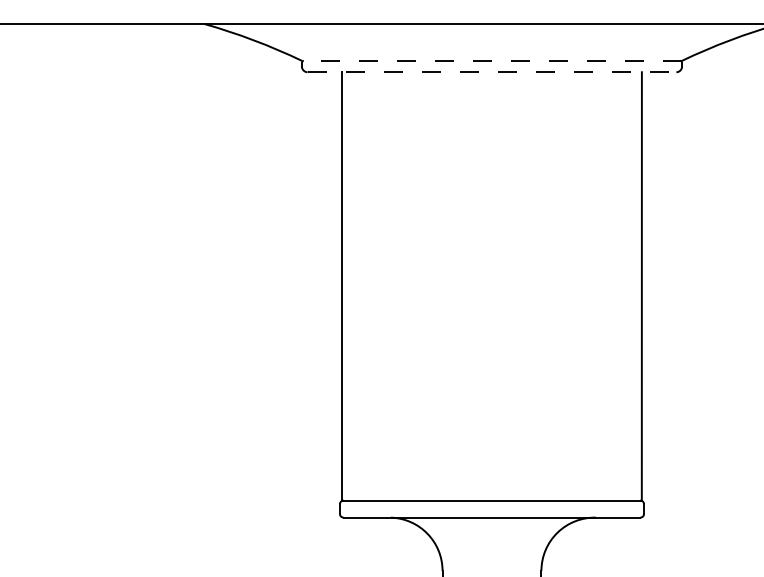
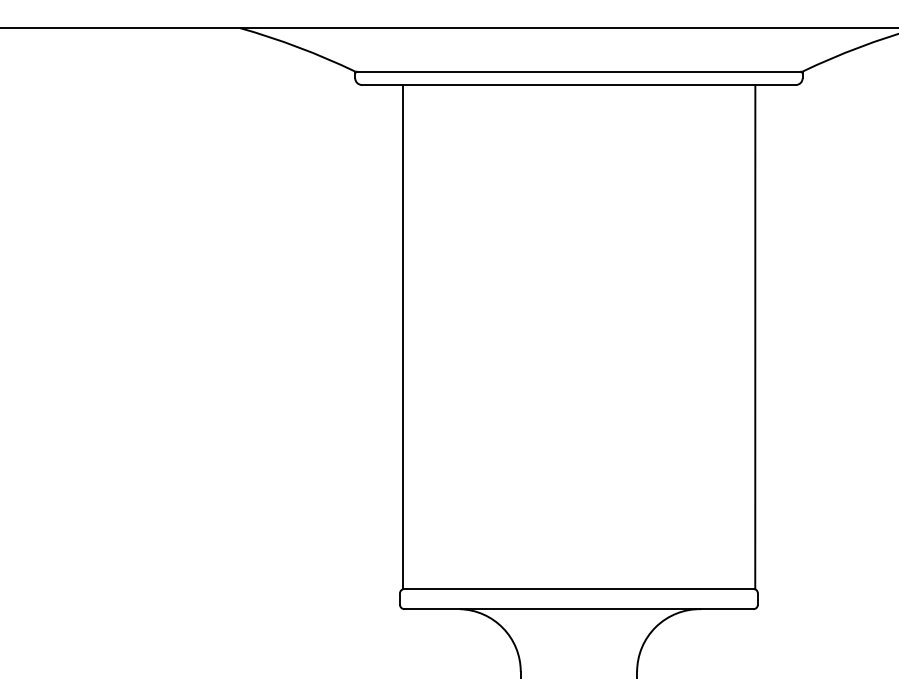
line: (491, 60) -> (578, 71), dashed -> solid
line: (492, 72) -> (579, 85), dashed -> solid

